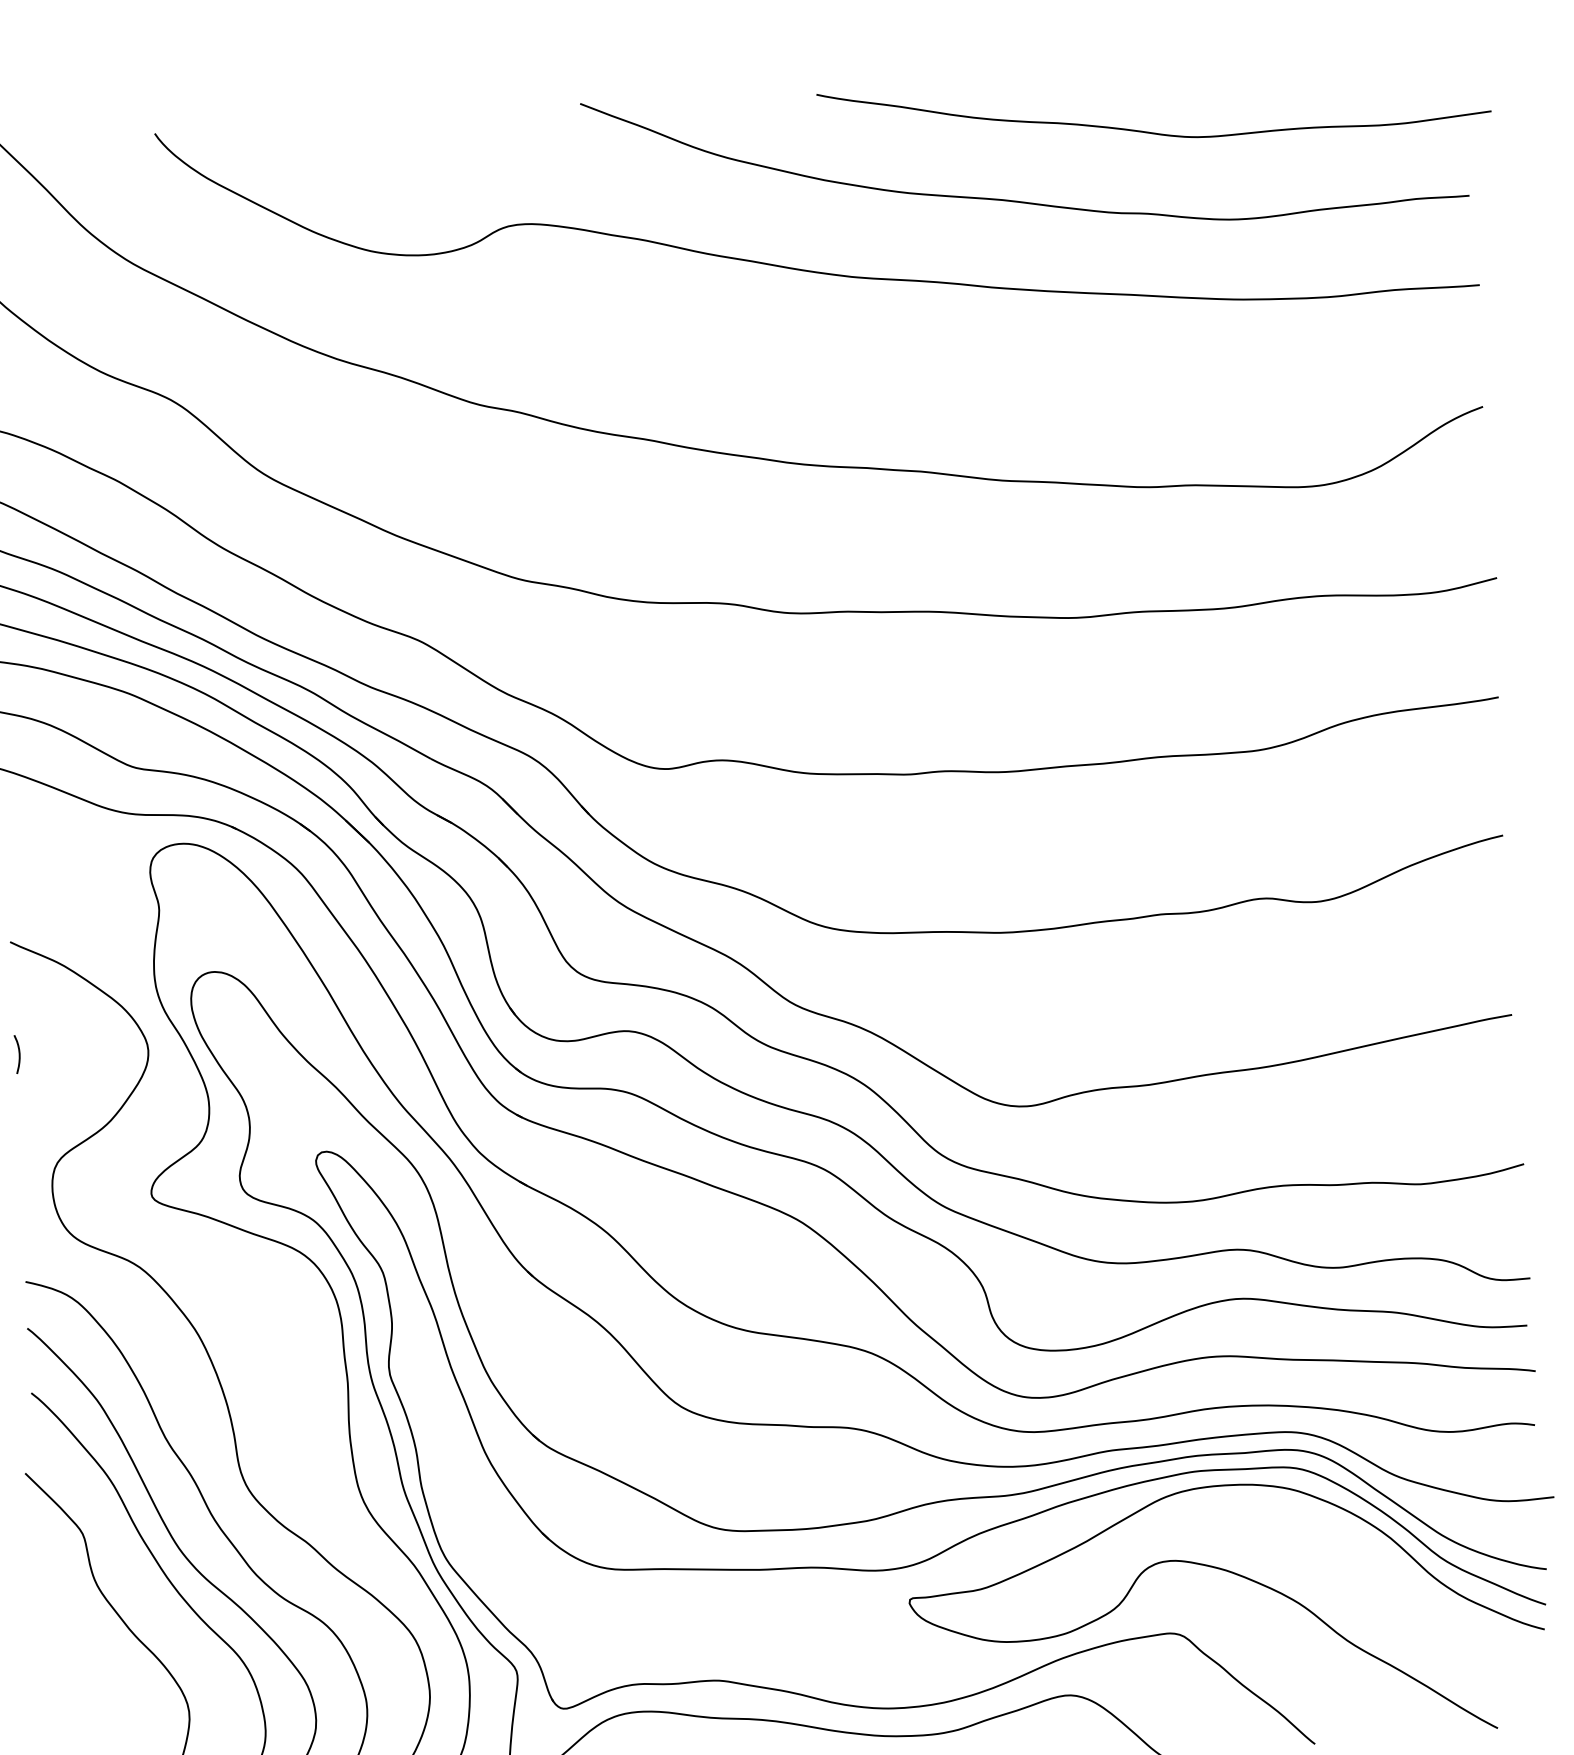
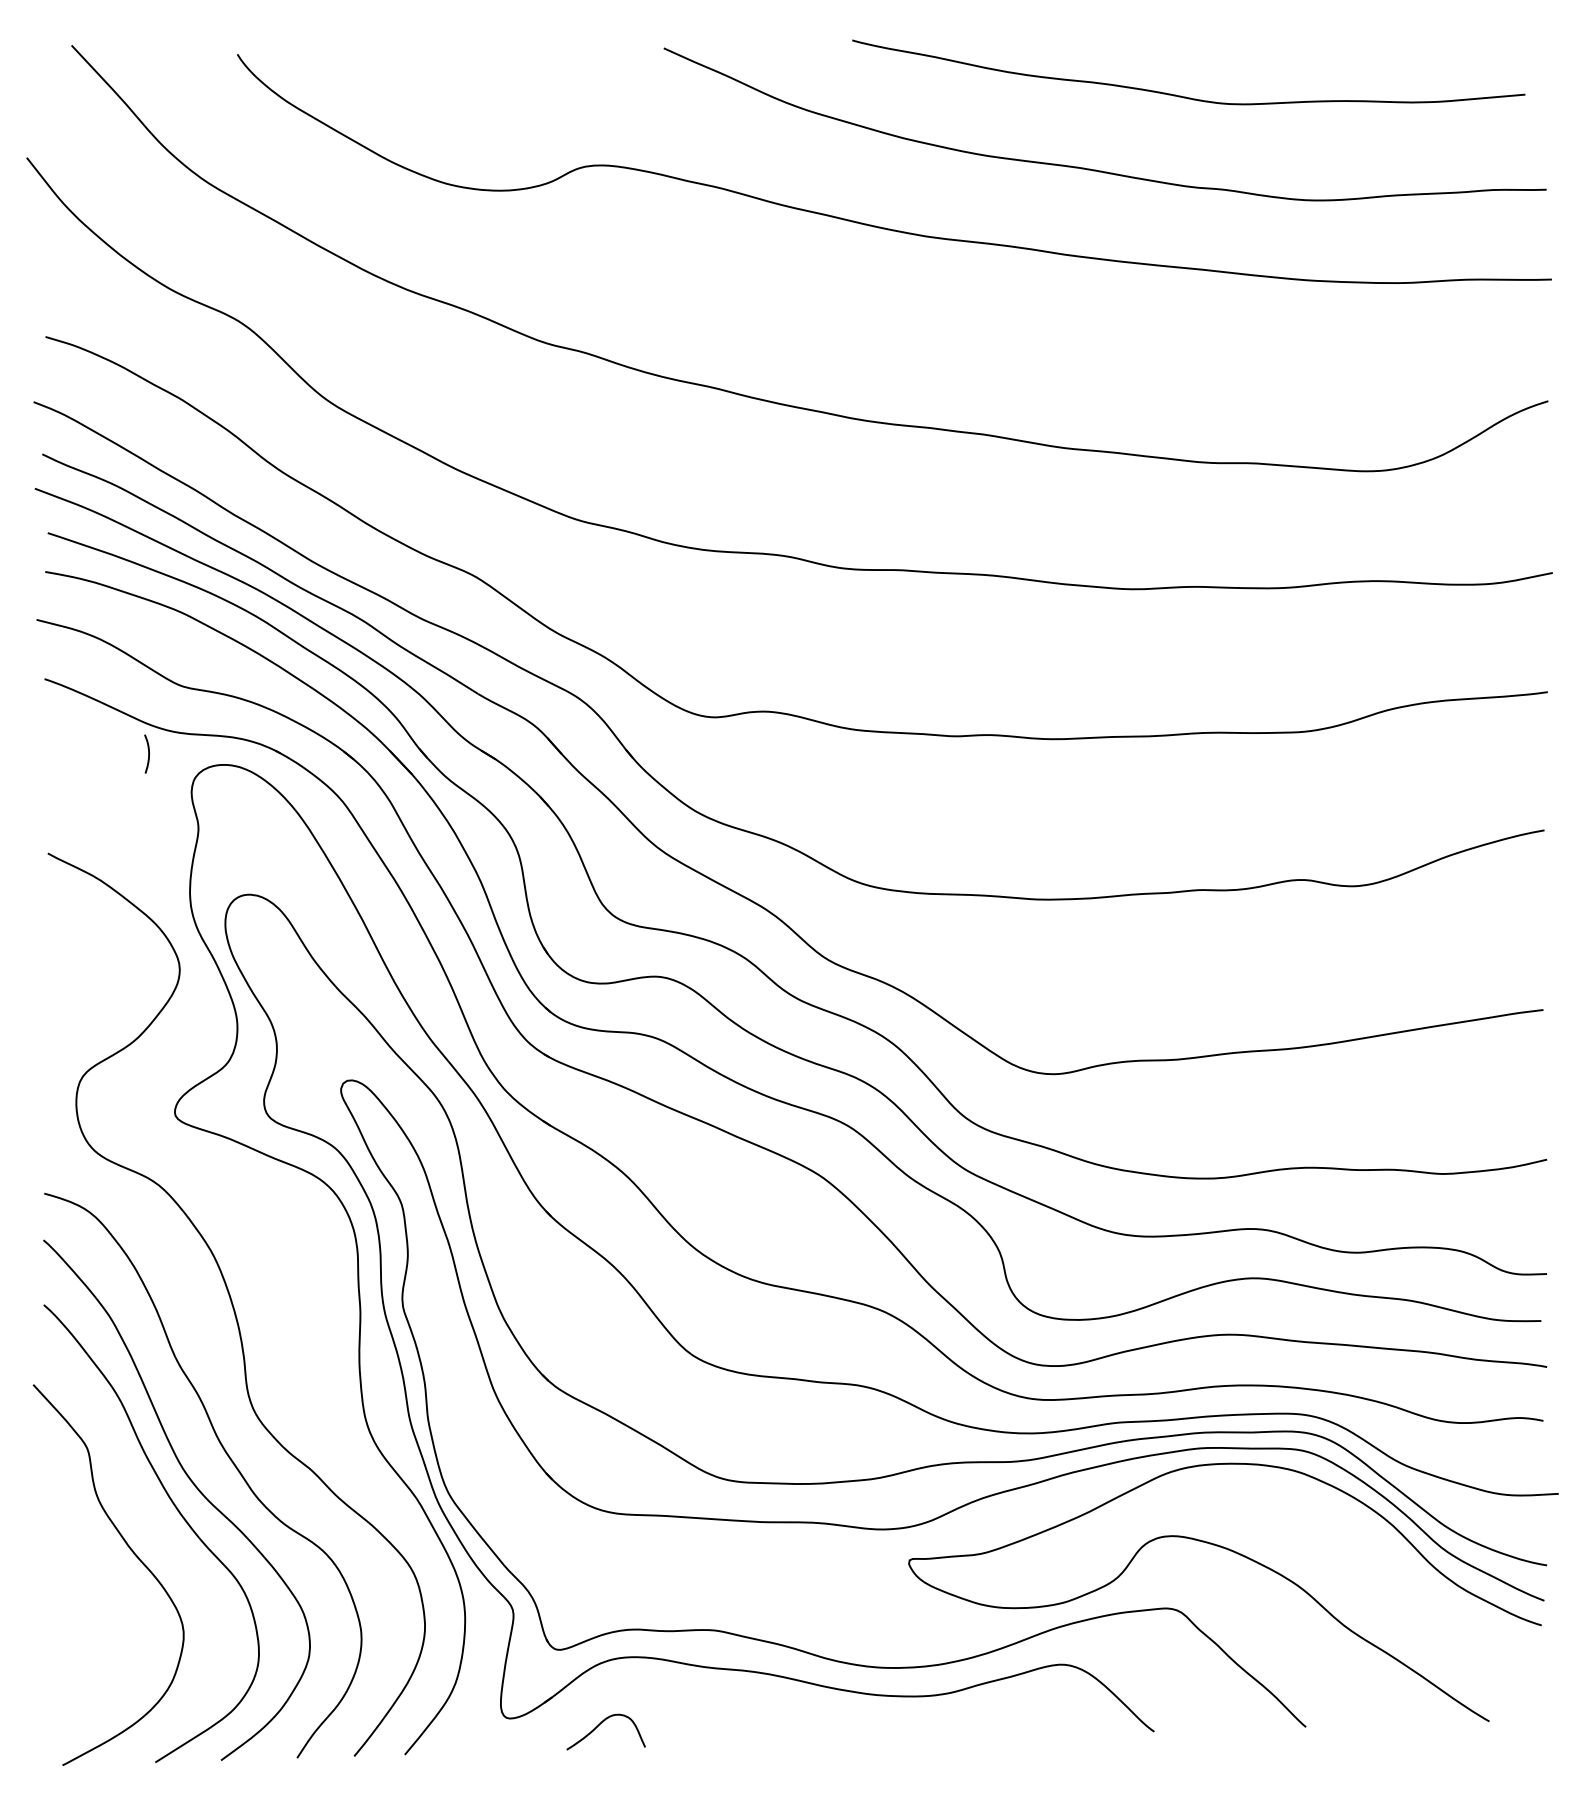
curve: (1148, 131) -> (1181, 95), moved
curve: (19, 1053) -> (148, 753), moved

